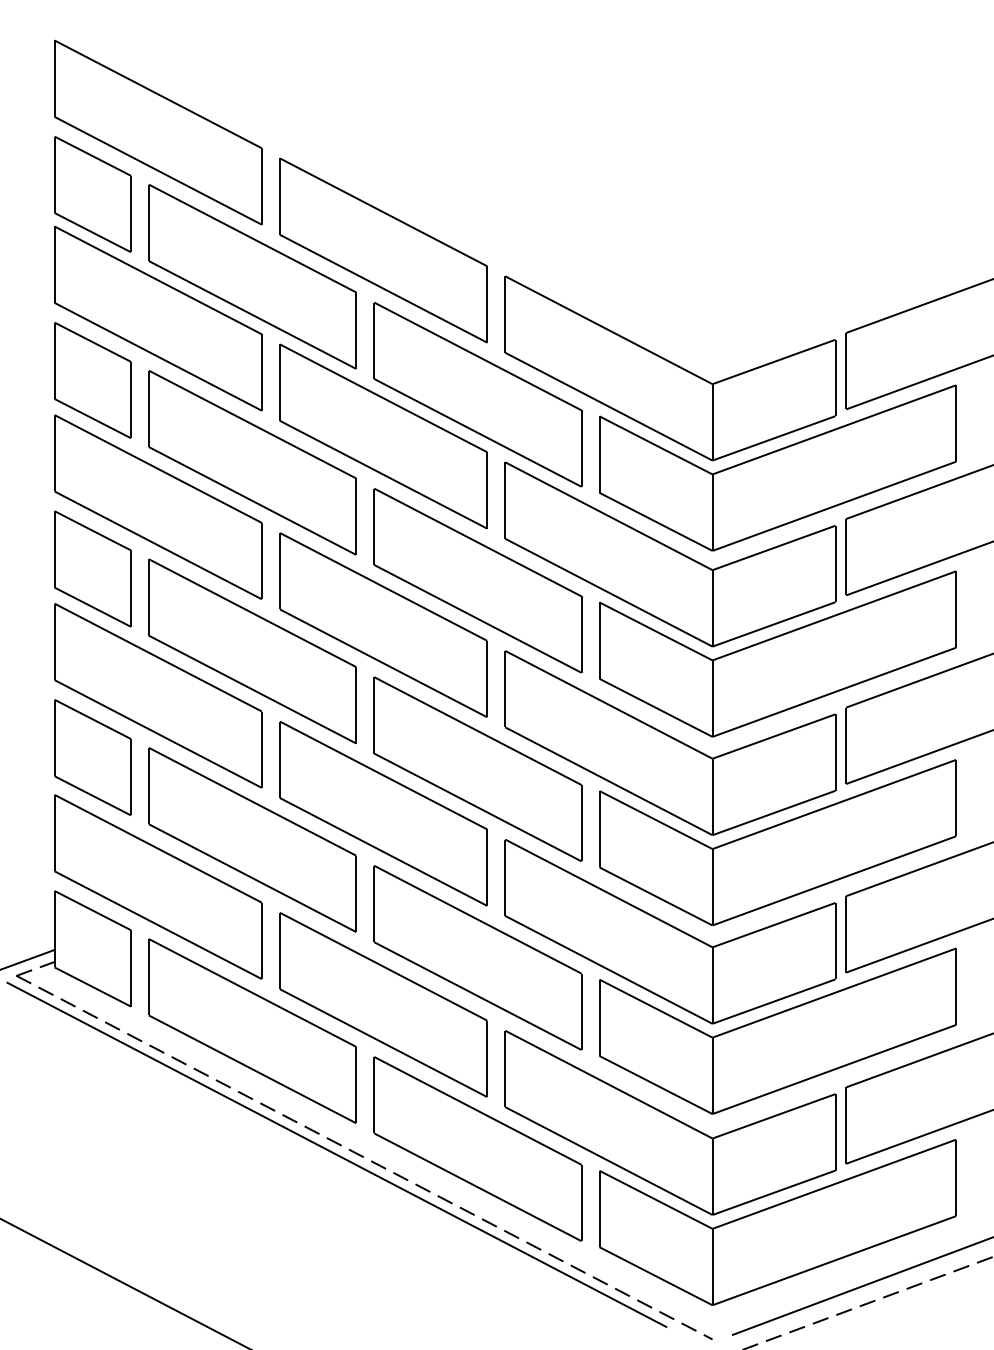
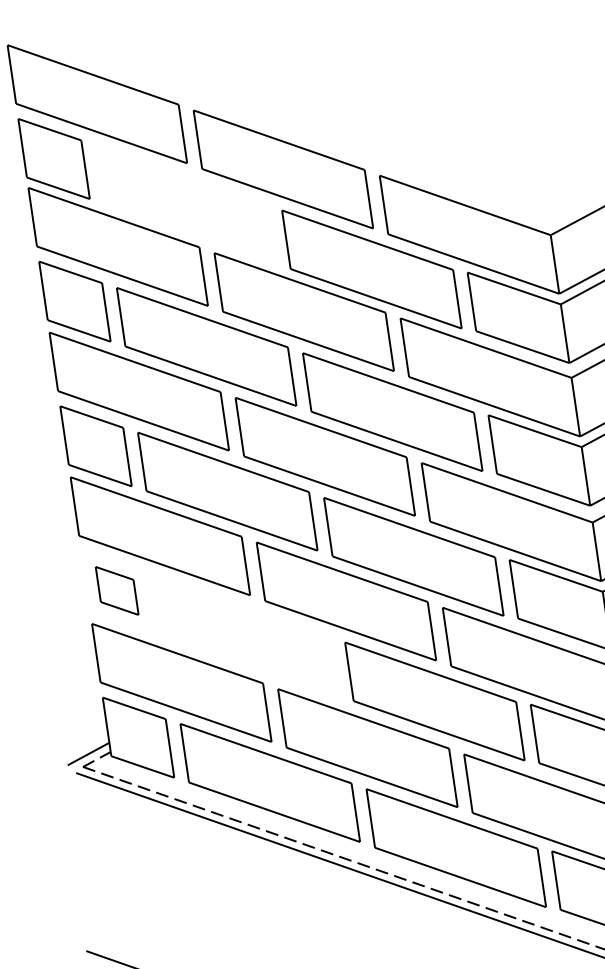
part: (252, 276) -> (185, 204), removed
part: (92, 757) -> (116, 590), size x0.6
part: (252, 839) -> (248, 635), removed

